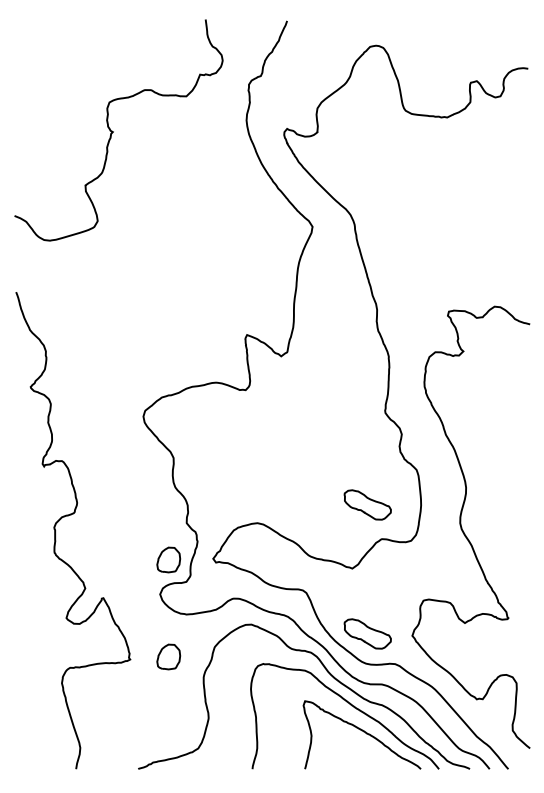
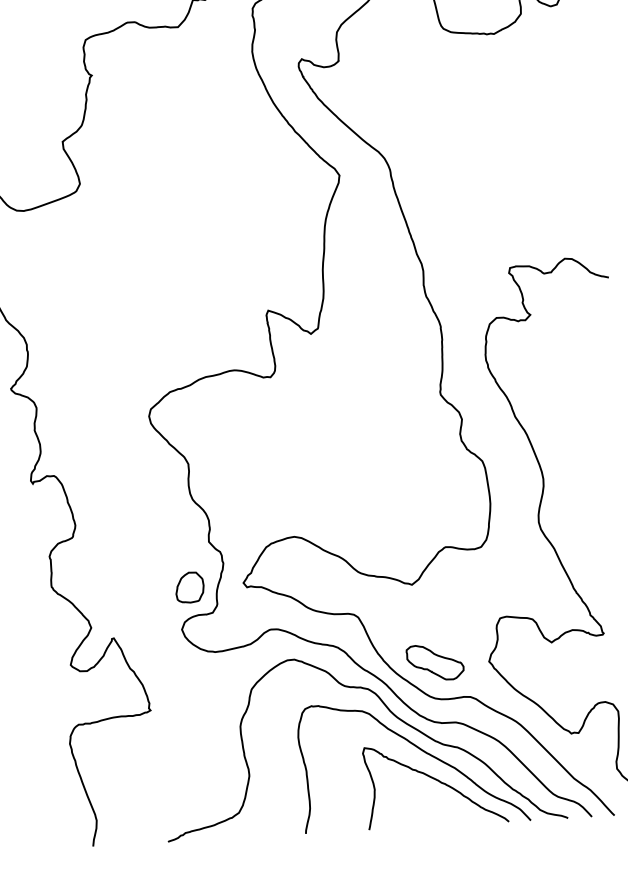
part: (367, 504) -> (425, 506), removed
part: (168, 656) -> (196, 704), removed

